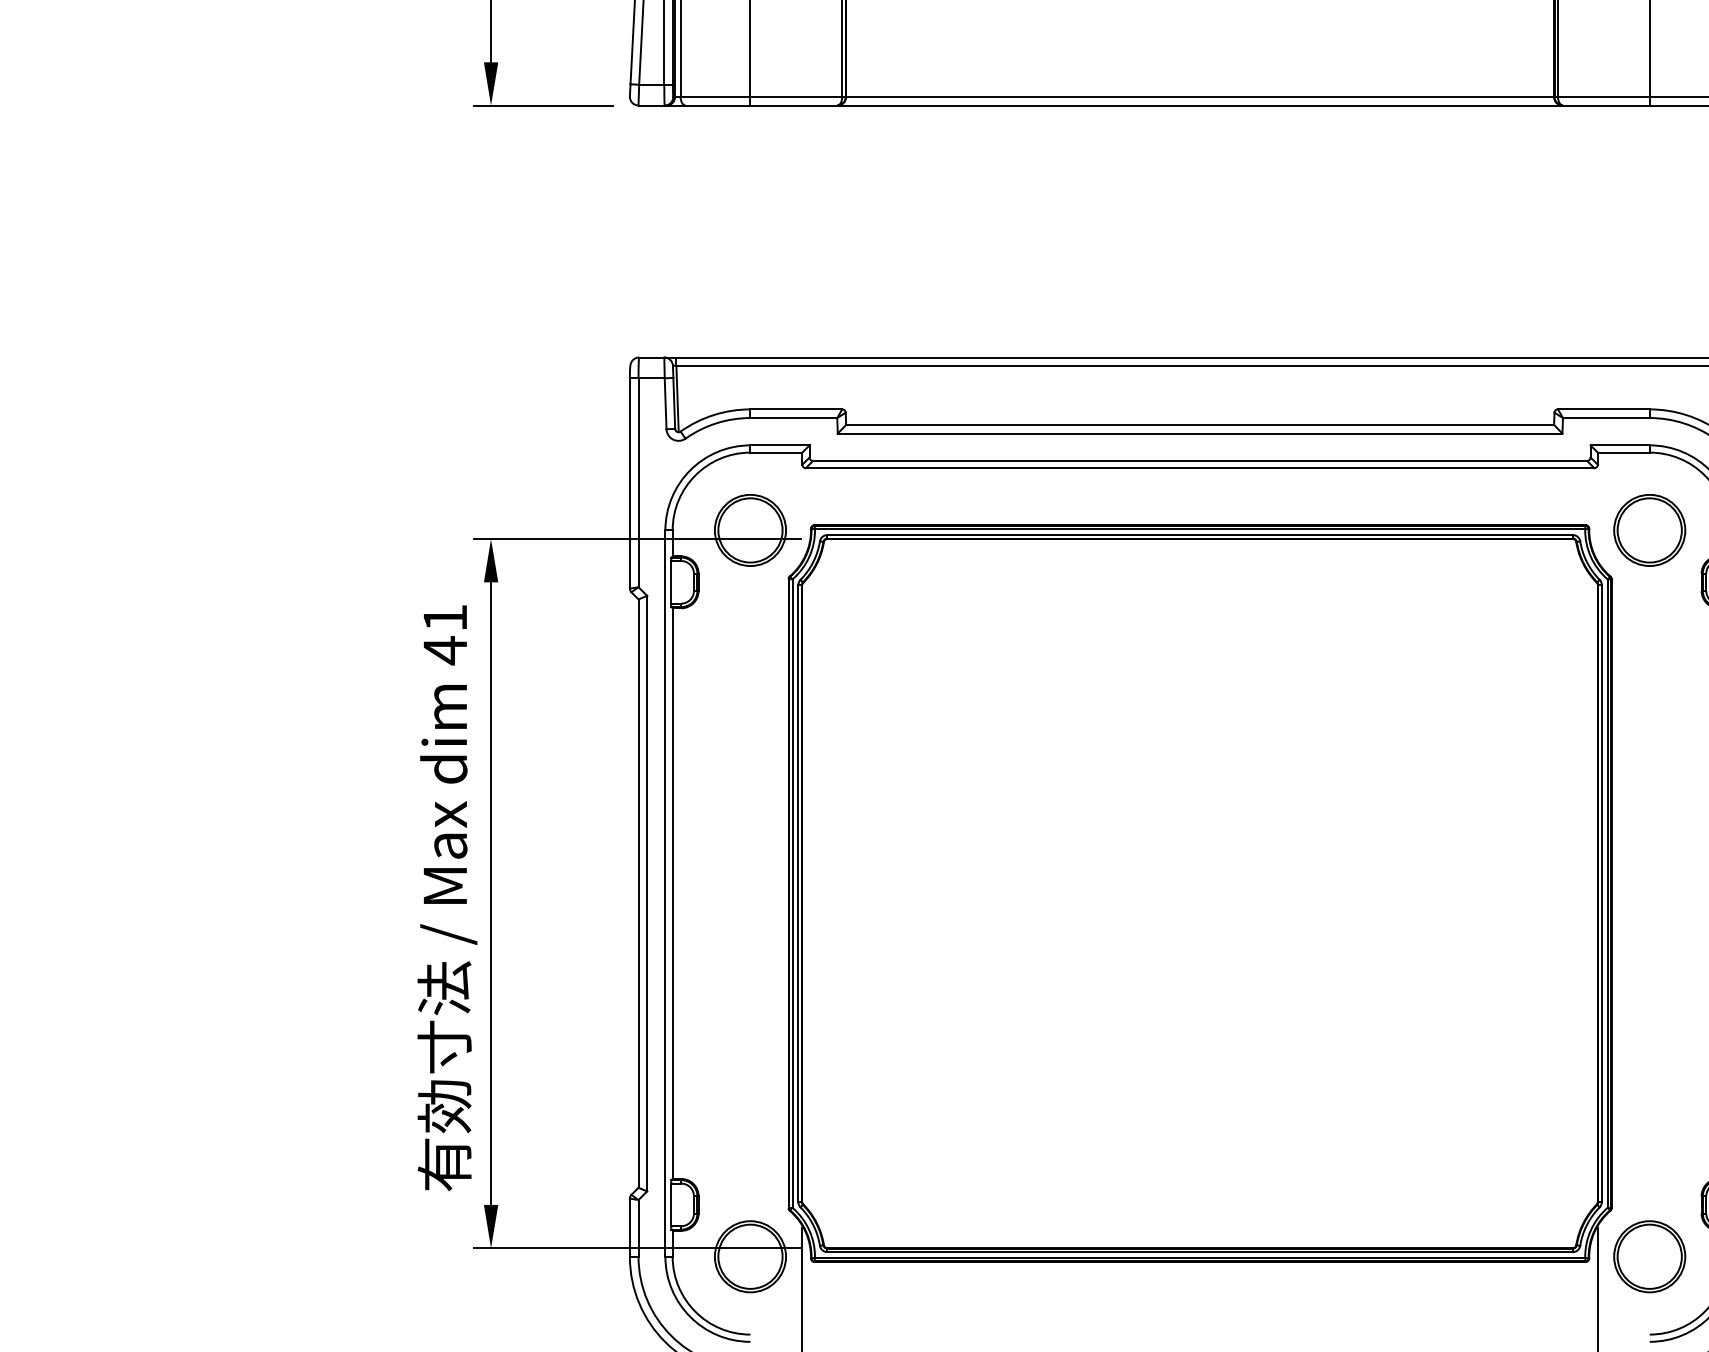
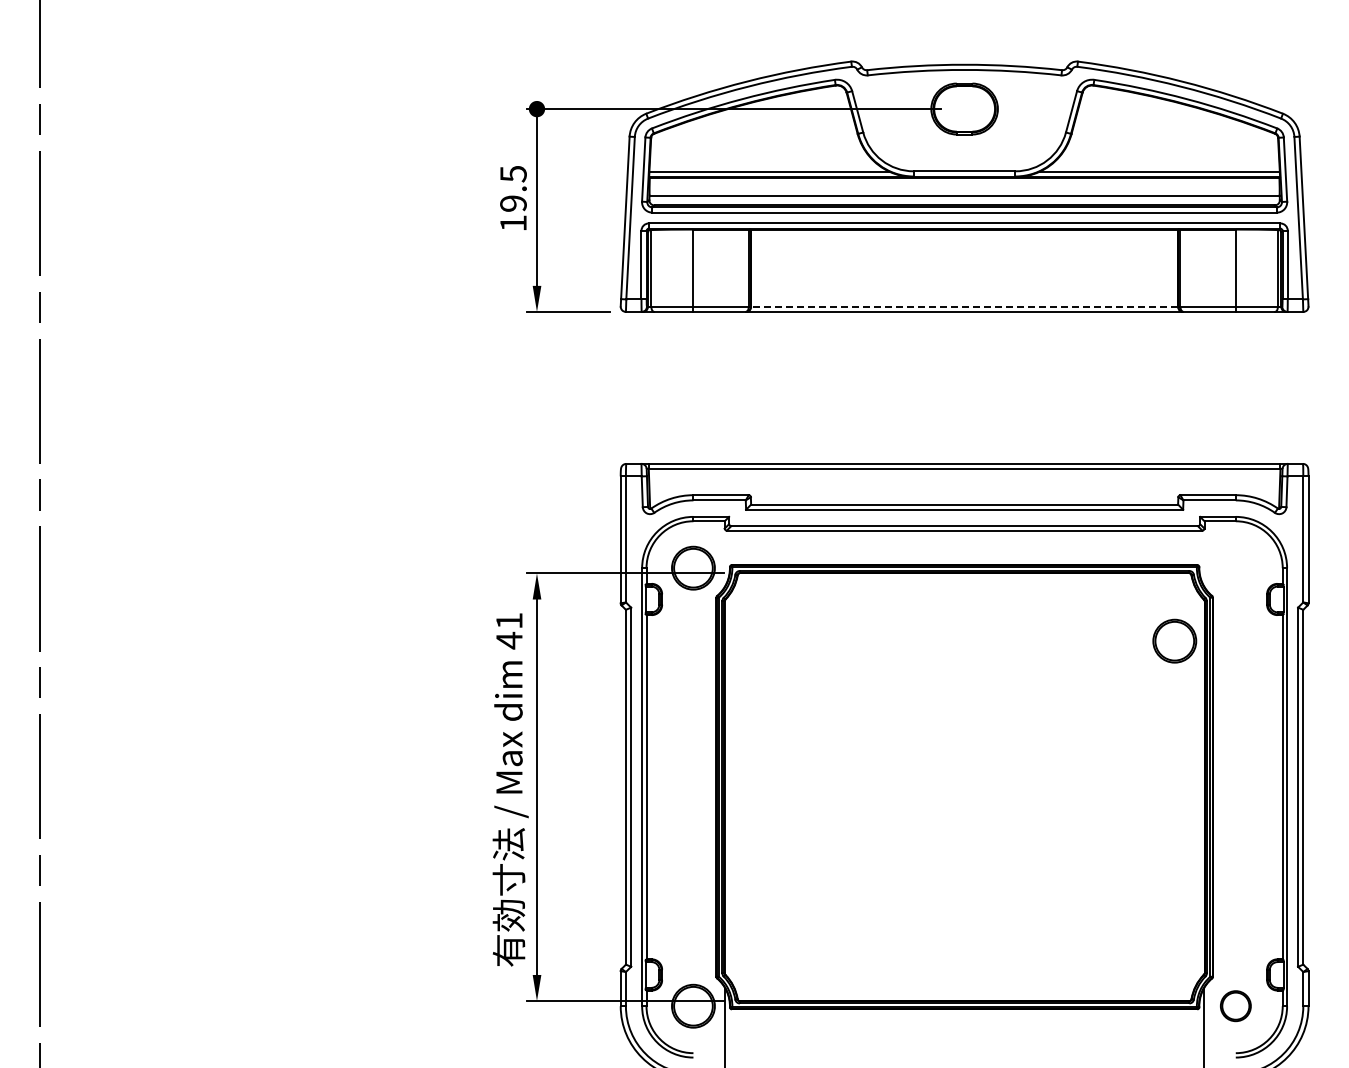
line: (1199, 96) -> (964, 306), solid -> dashed
part: (1649, 529) -> (1174, 640), moved
part: (1649, 1255) -> (1235, 1005), size x0.7

